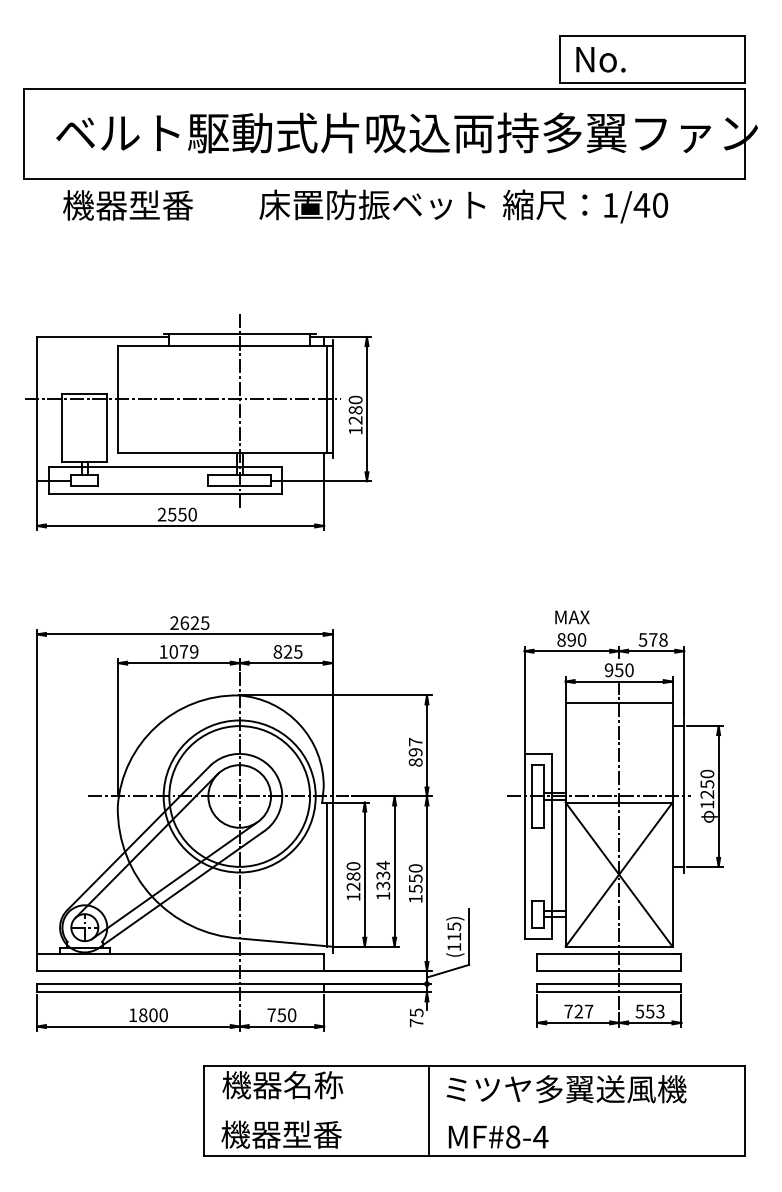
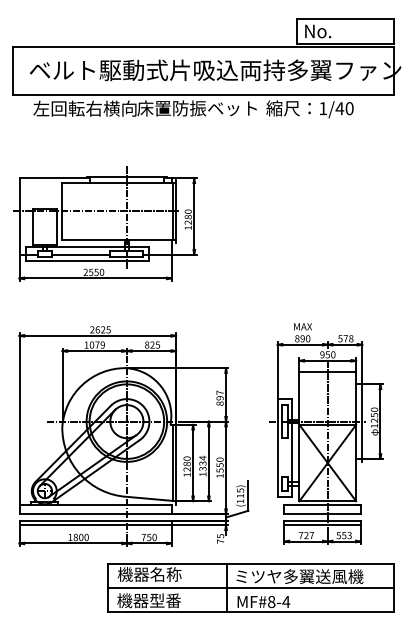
text: (159, 205) -> (84, 108), 機器型番 -> 左回転右横向
line: (153, 480) -> (81, 254), added
line: (473, 1111) -> (250, 588), added

